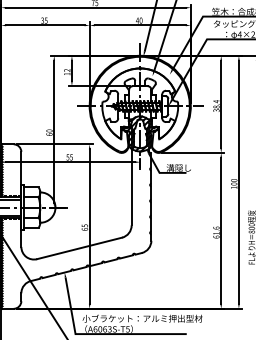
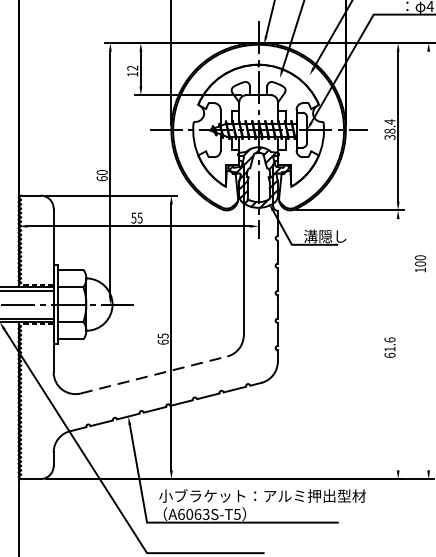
line: (238, 181) -> (427, 259), removed
line: (221, 230) -> (398, 344), removed
line: (79, 248) -> (153, 375), solid -> dashed

